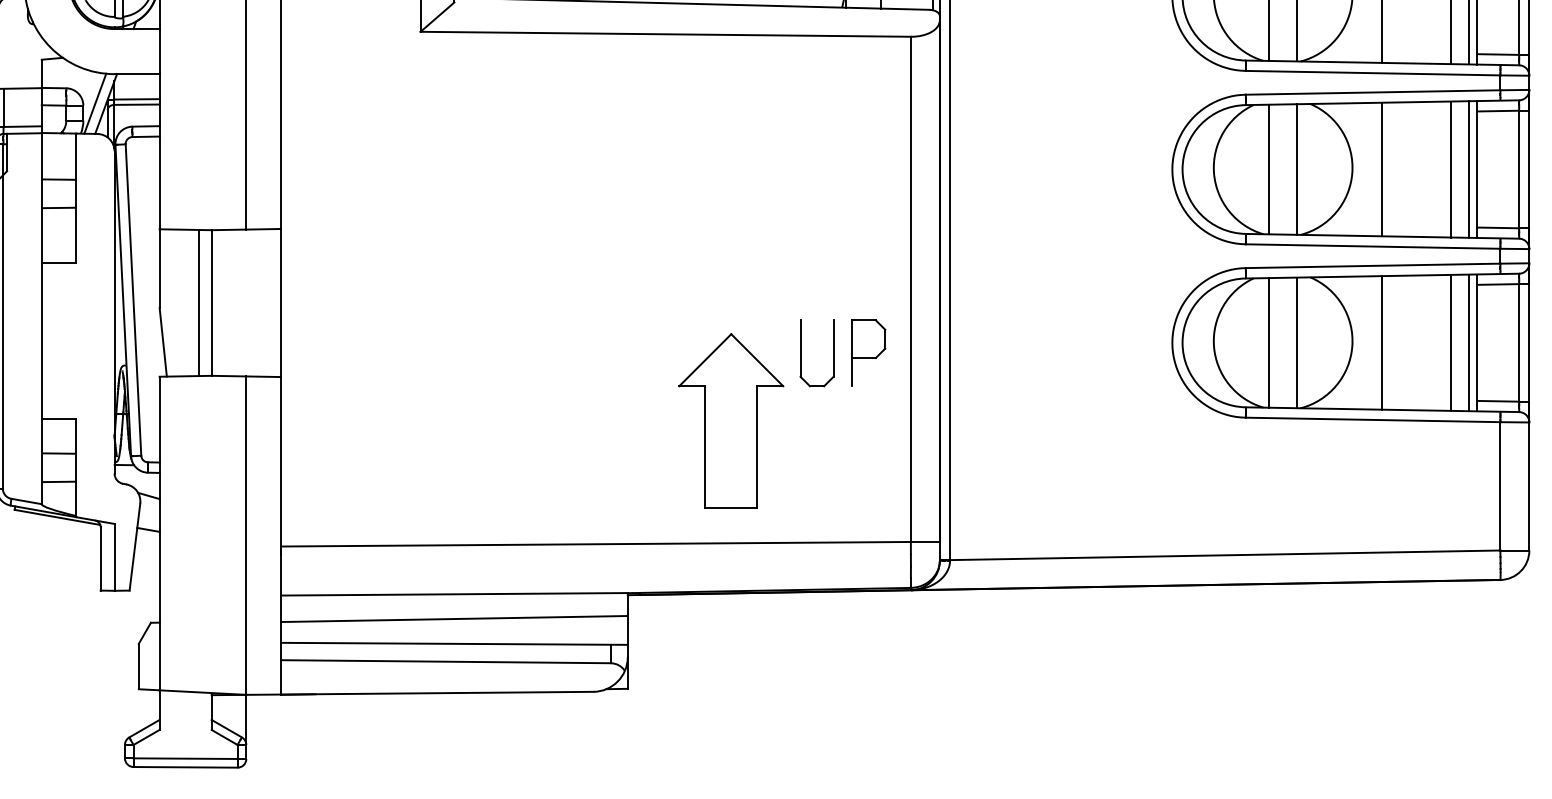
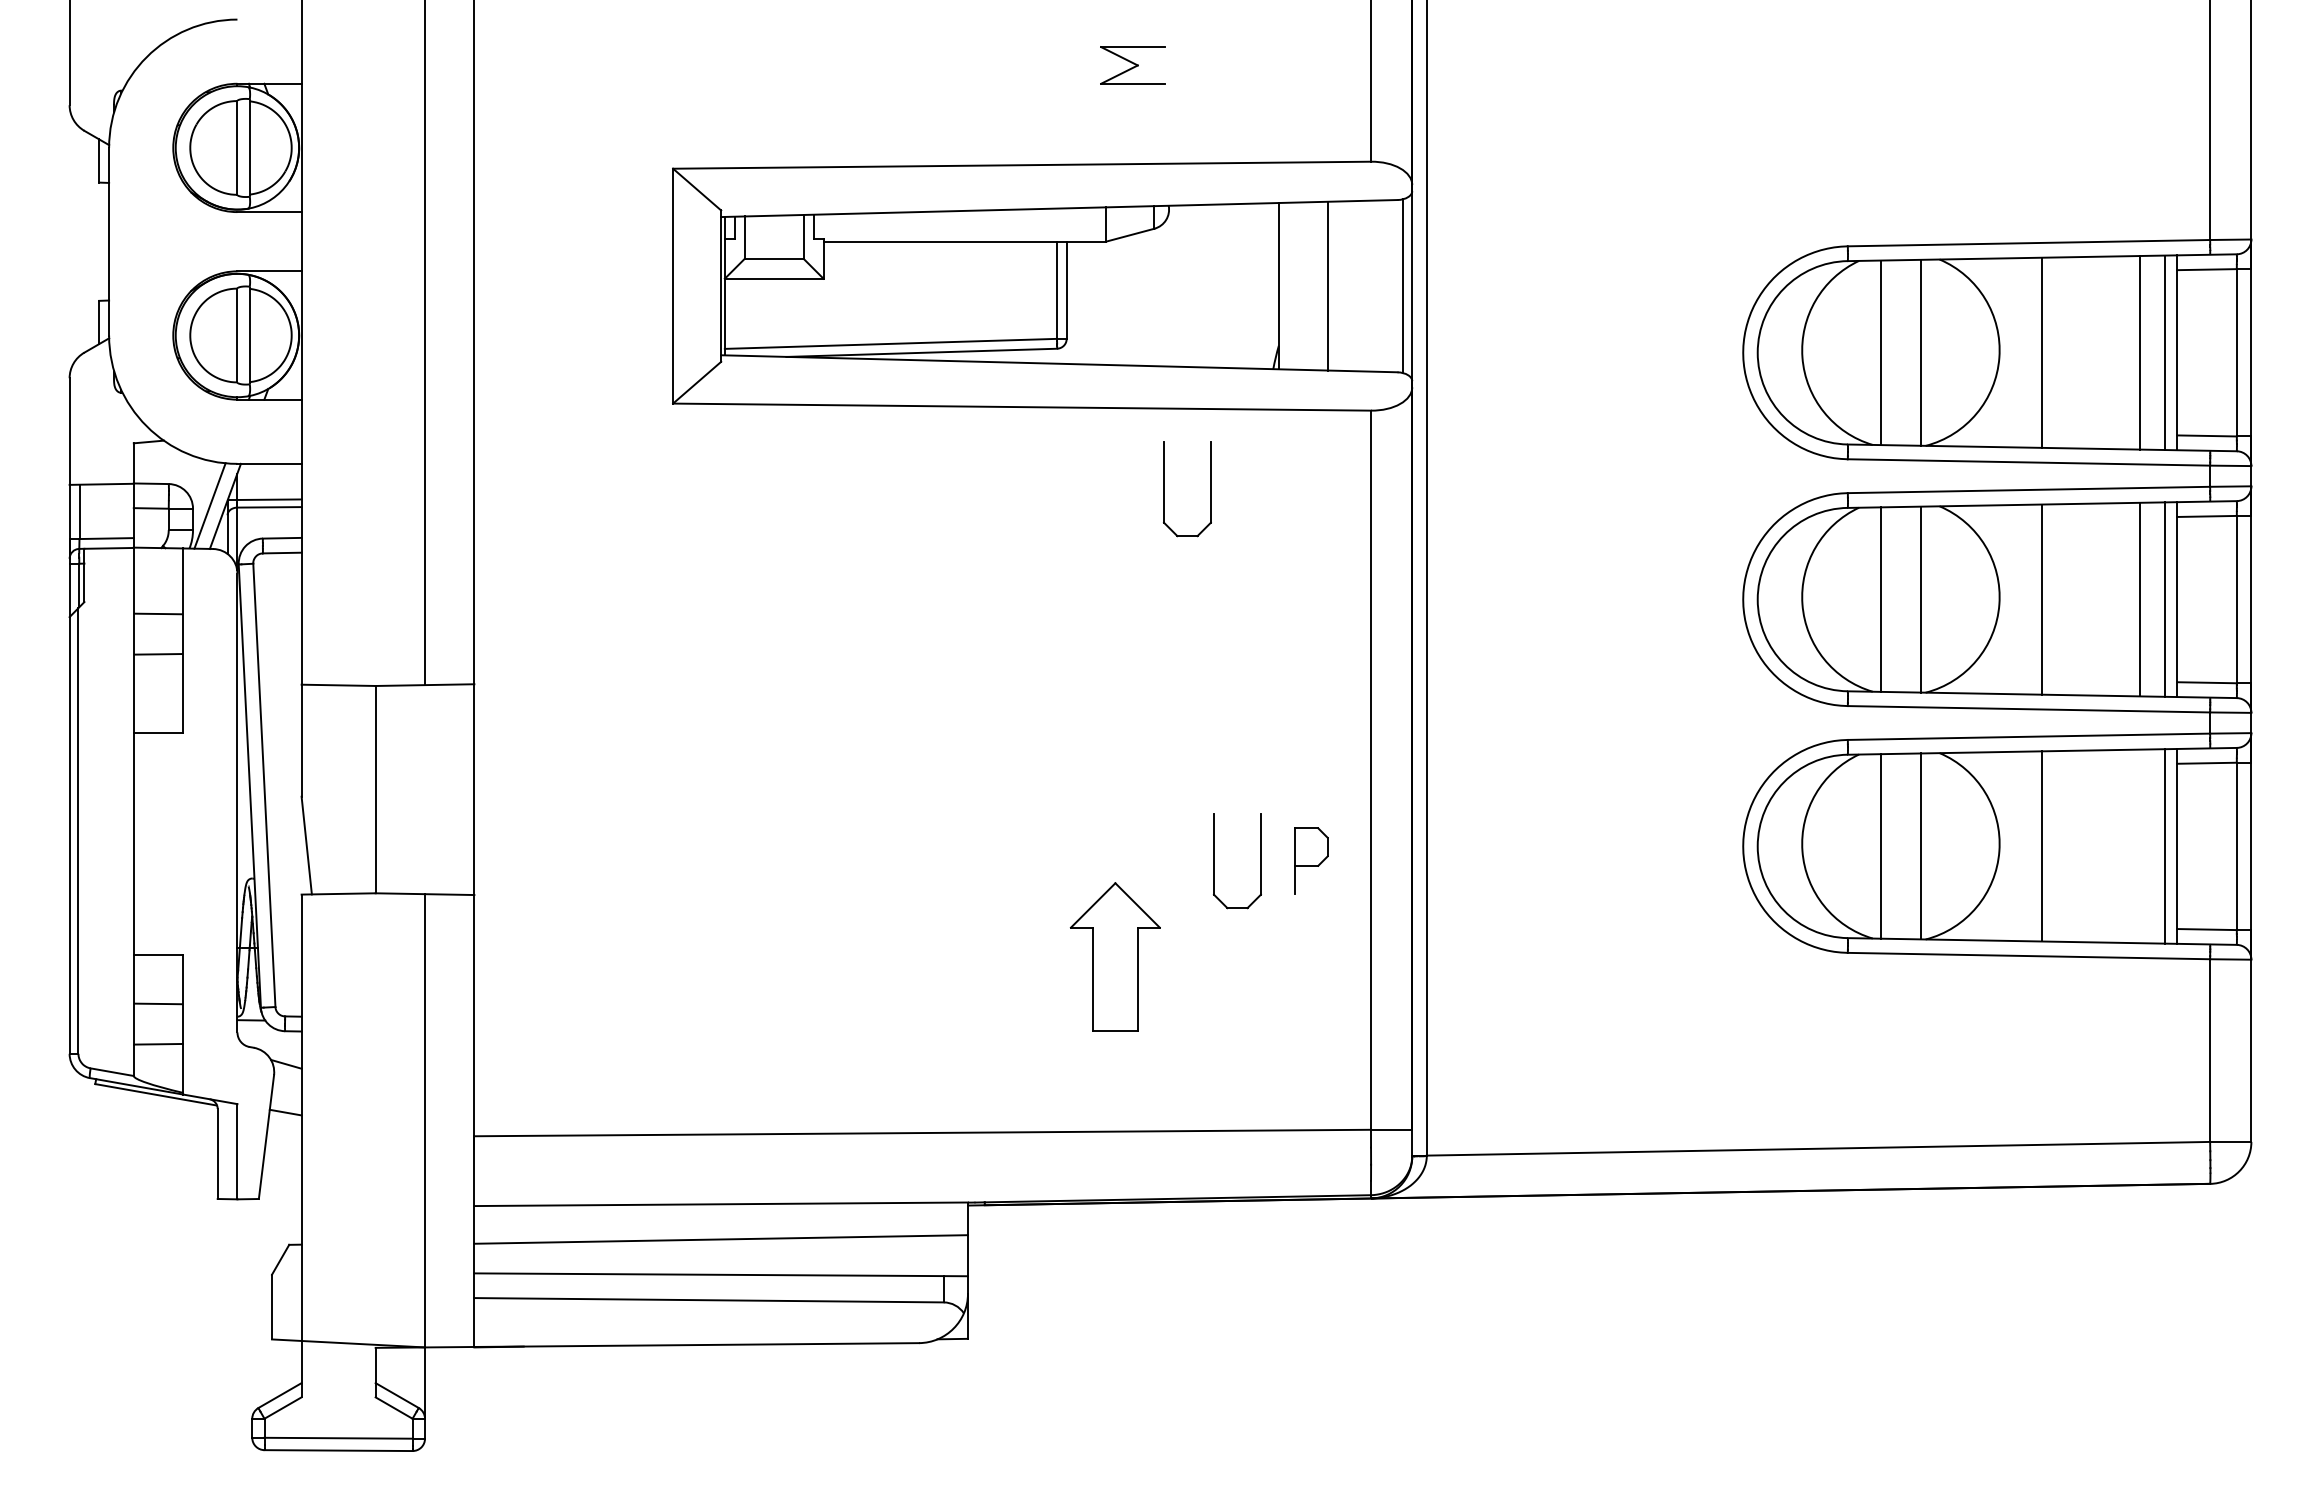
part: (765, 92) -> (1164, 489), added
line: (199, 302) -> (358, 789), removed
line: (1451, 342) -> (2140, 846), removed
part: (869, 352) -> (1311, 860), size x0.7
part: (731, 420) -> (1115, 956), size x0.6

